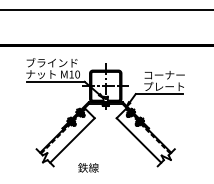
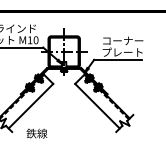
text: (88, 167) -> (36, 133), moved

